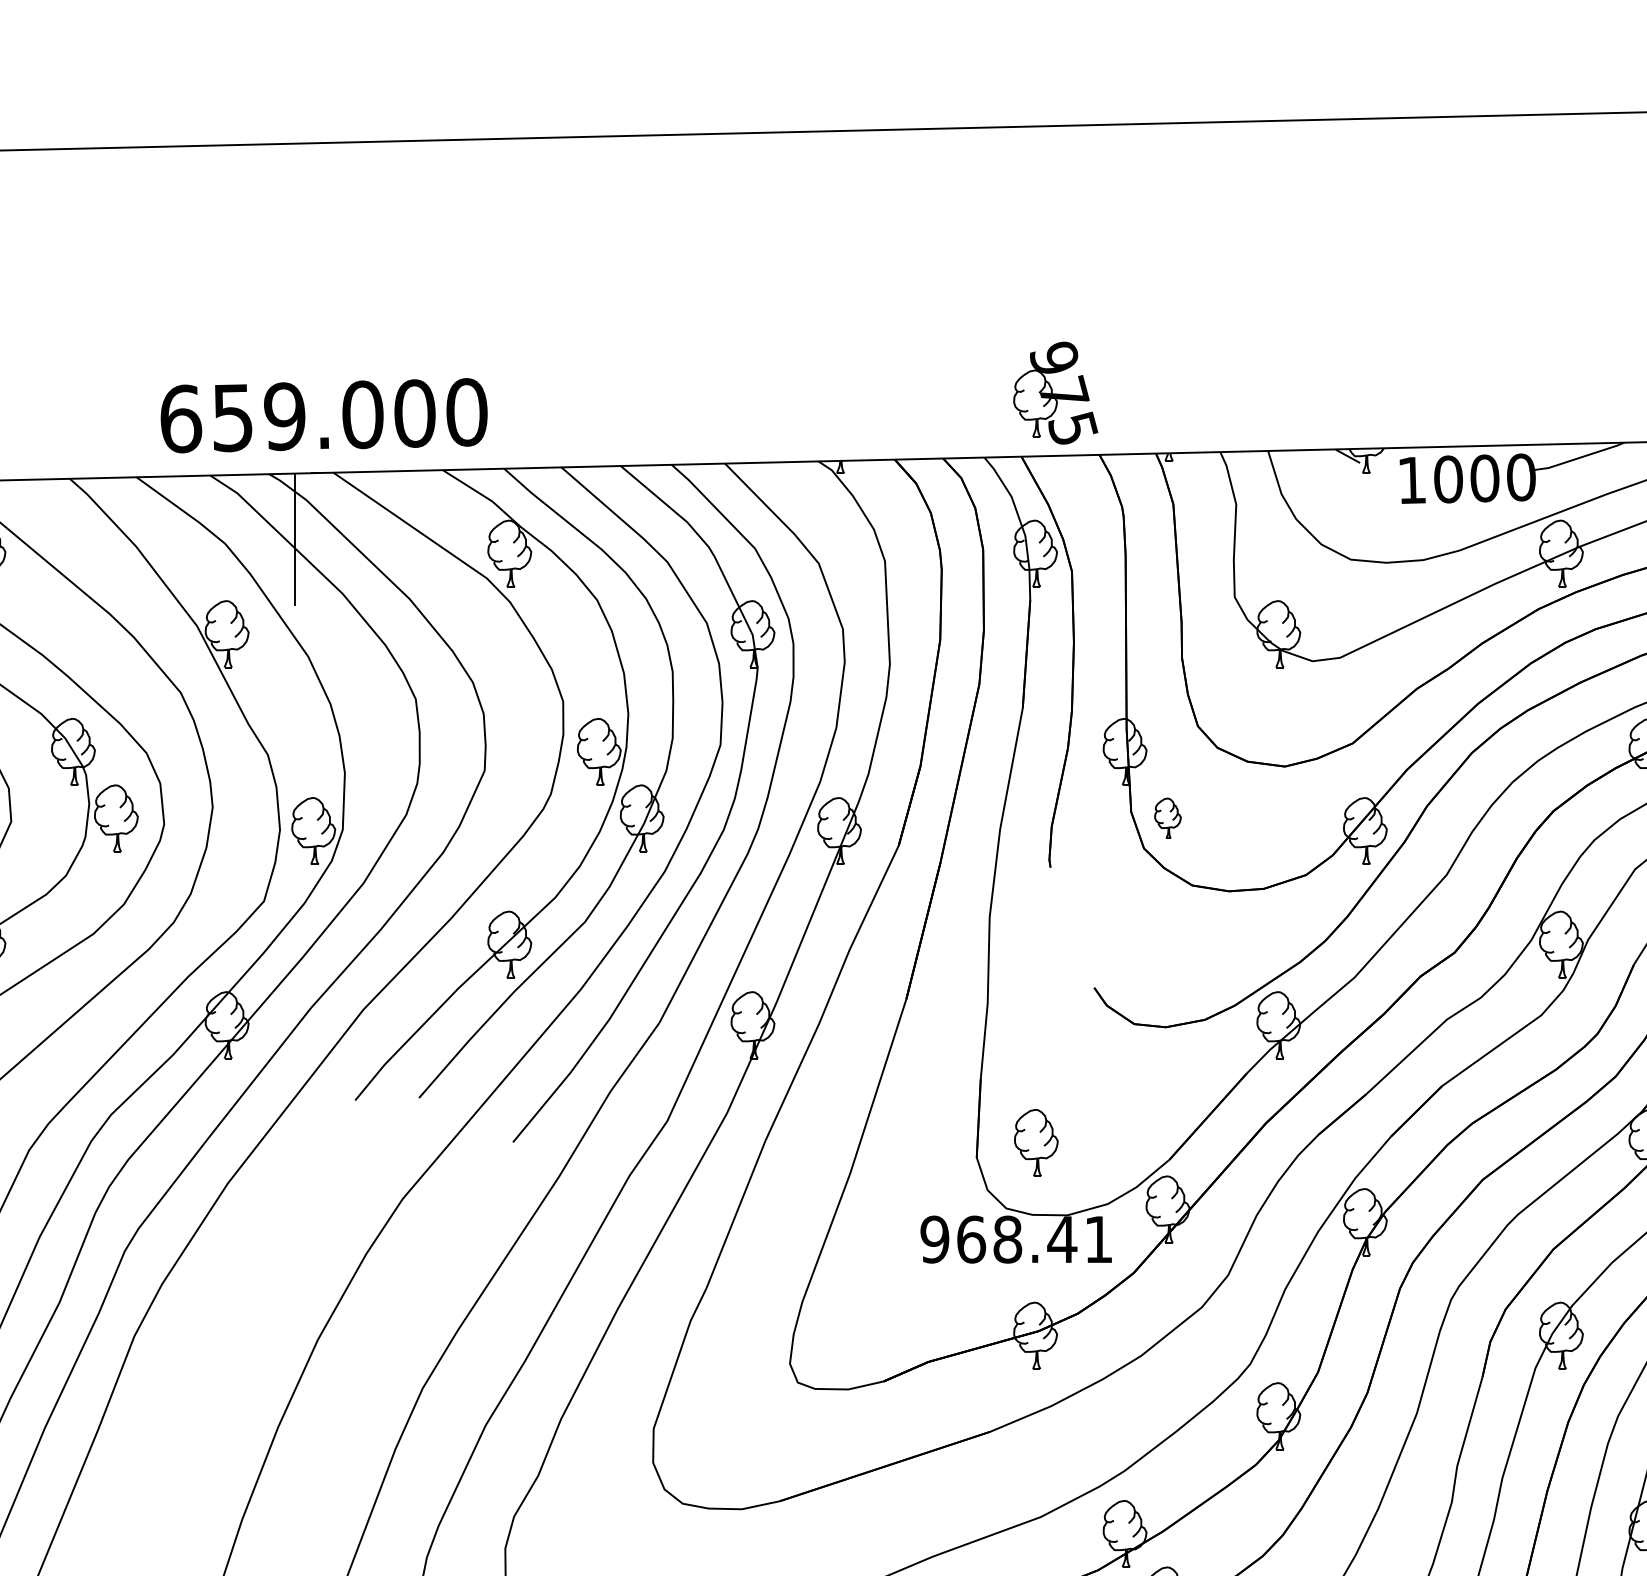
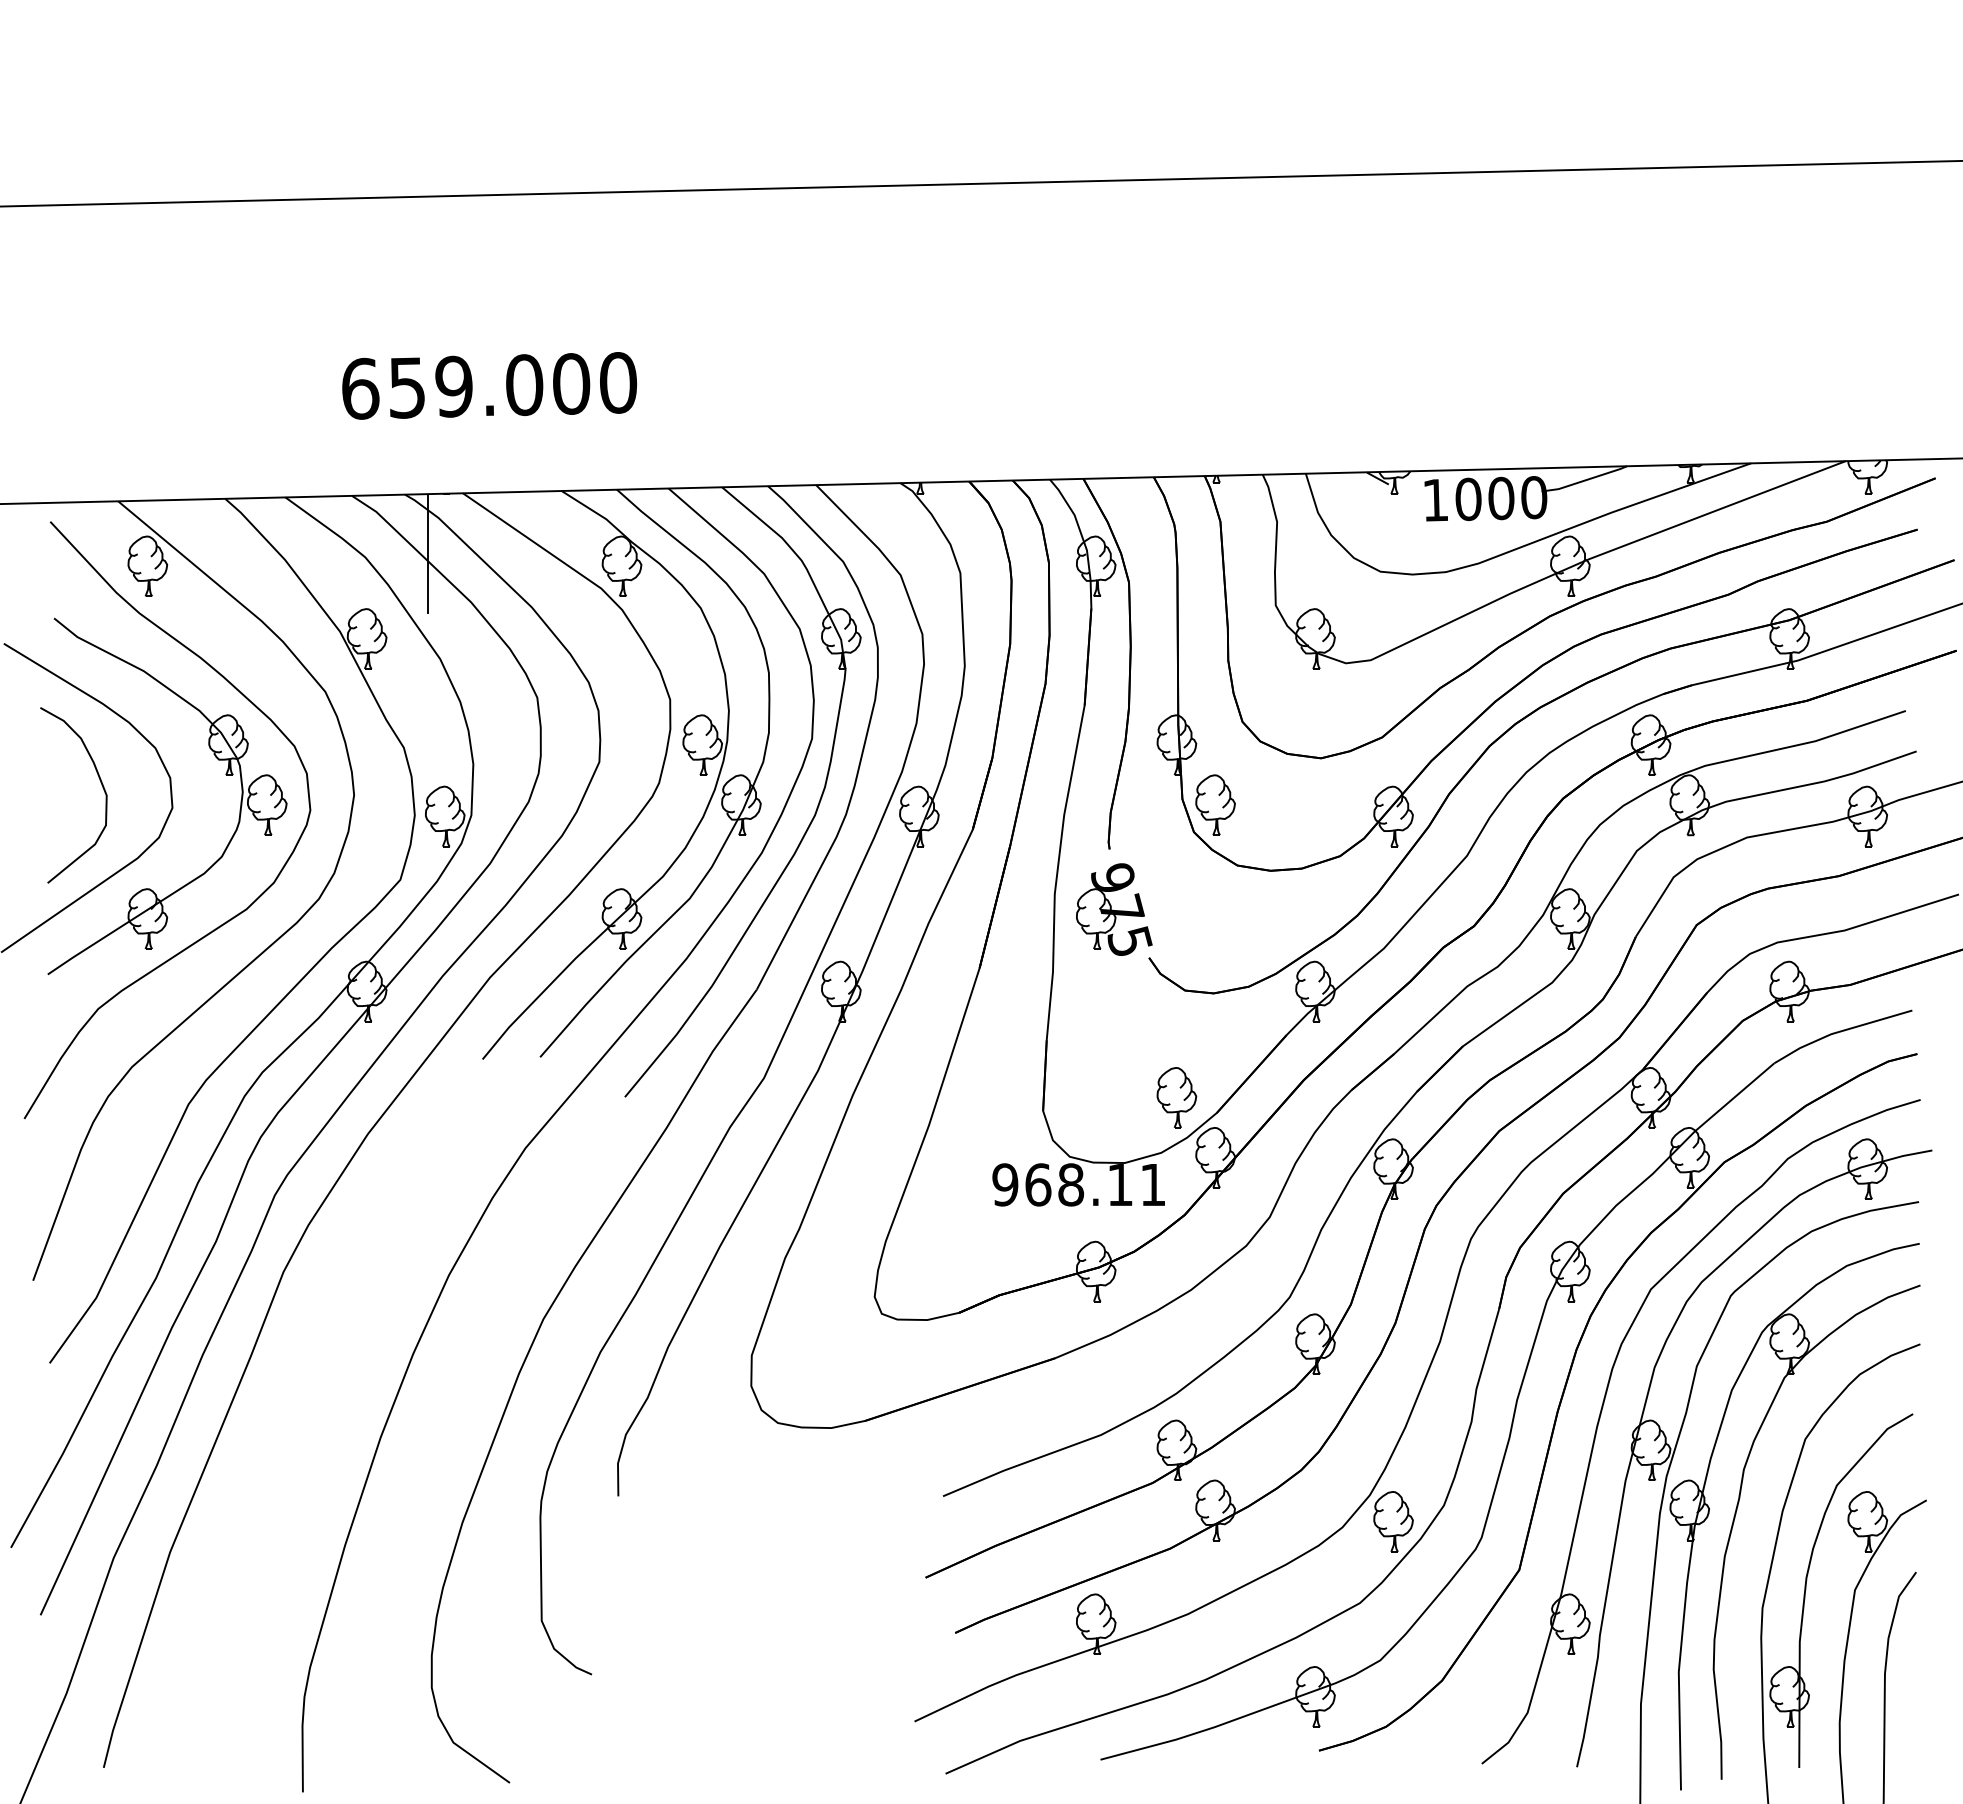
part: (1055, 393) -> (1114, 909), moved
text: (324, 415) -> (489, 385), moved
part: (1167, 817) -> (1215, 804), size x1.67
part: (1035, 1142) -> (1176, 1097), moved
text: (1061, 1239) -> (1119, 1184), 968.41 -> 968.11

